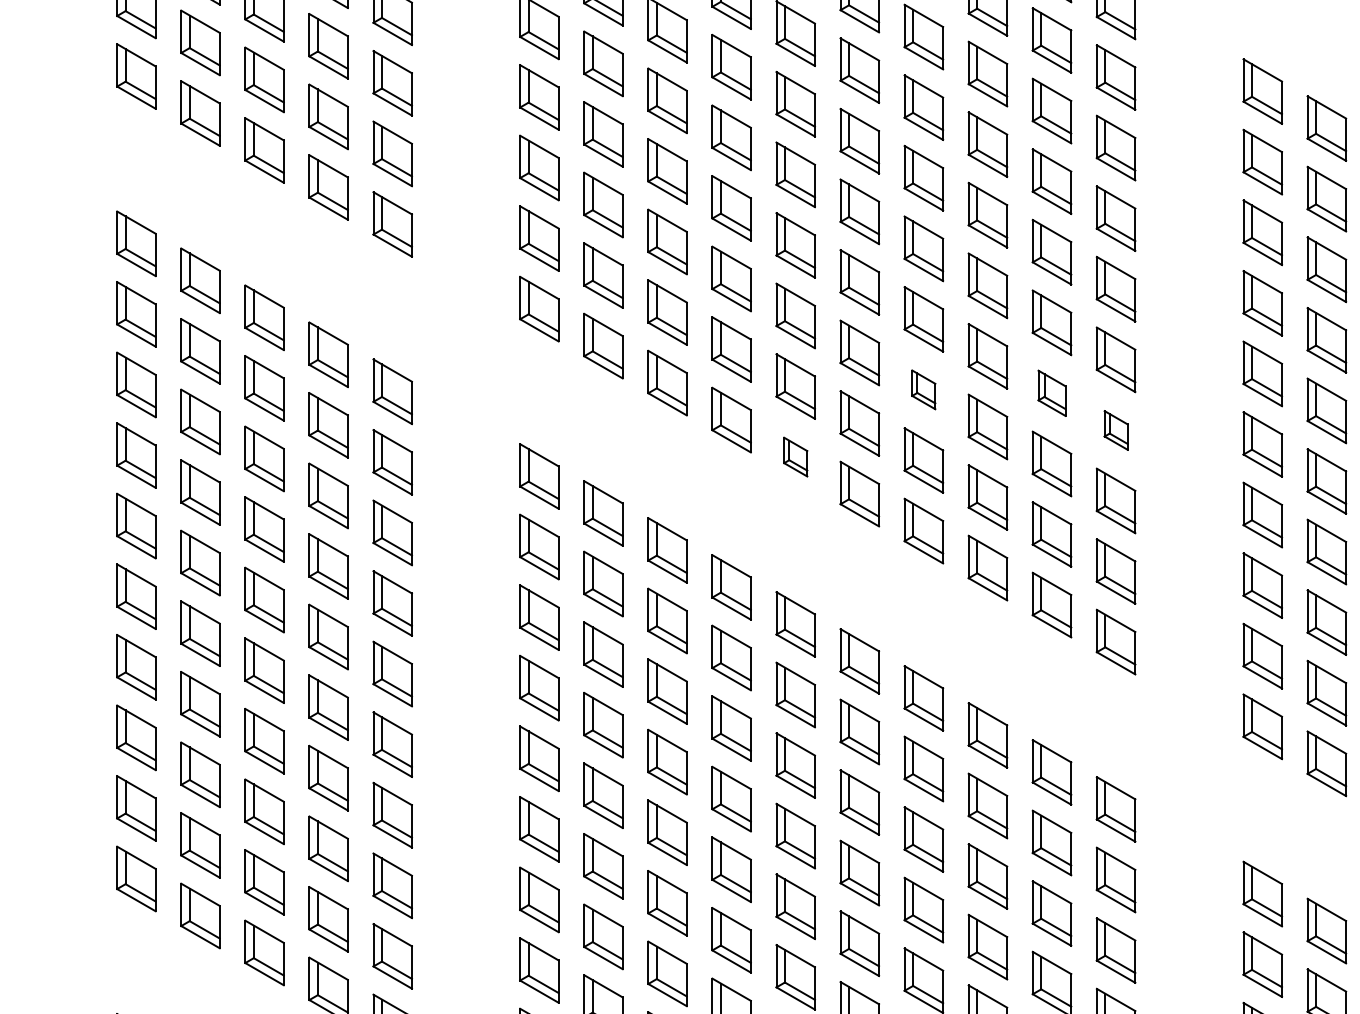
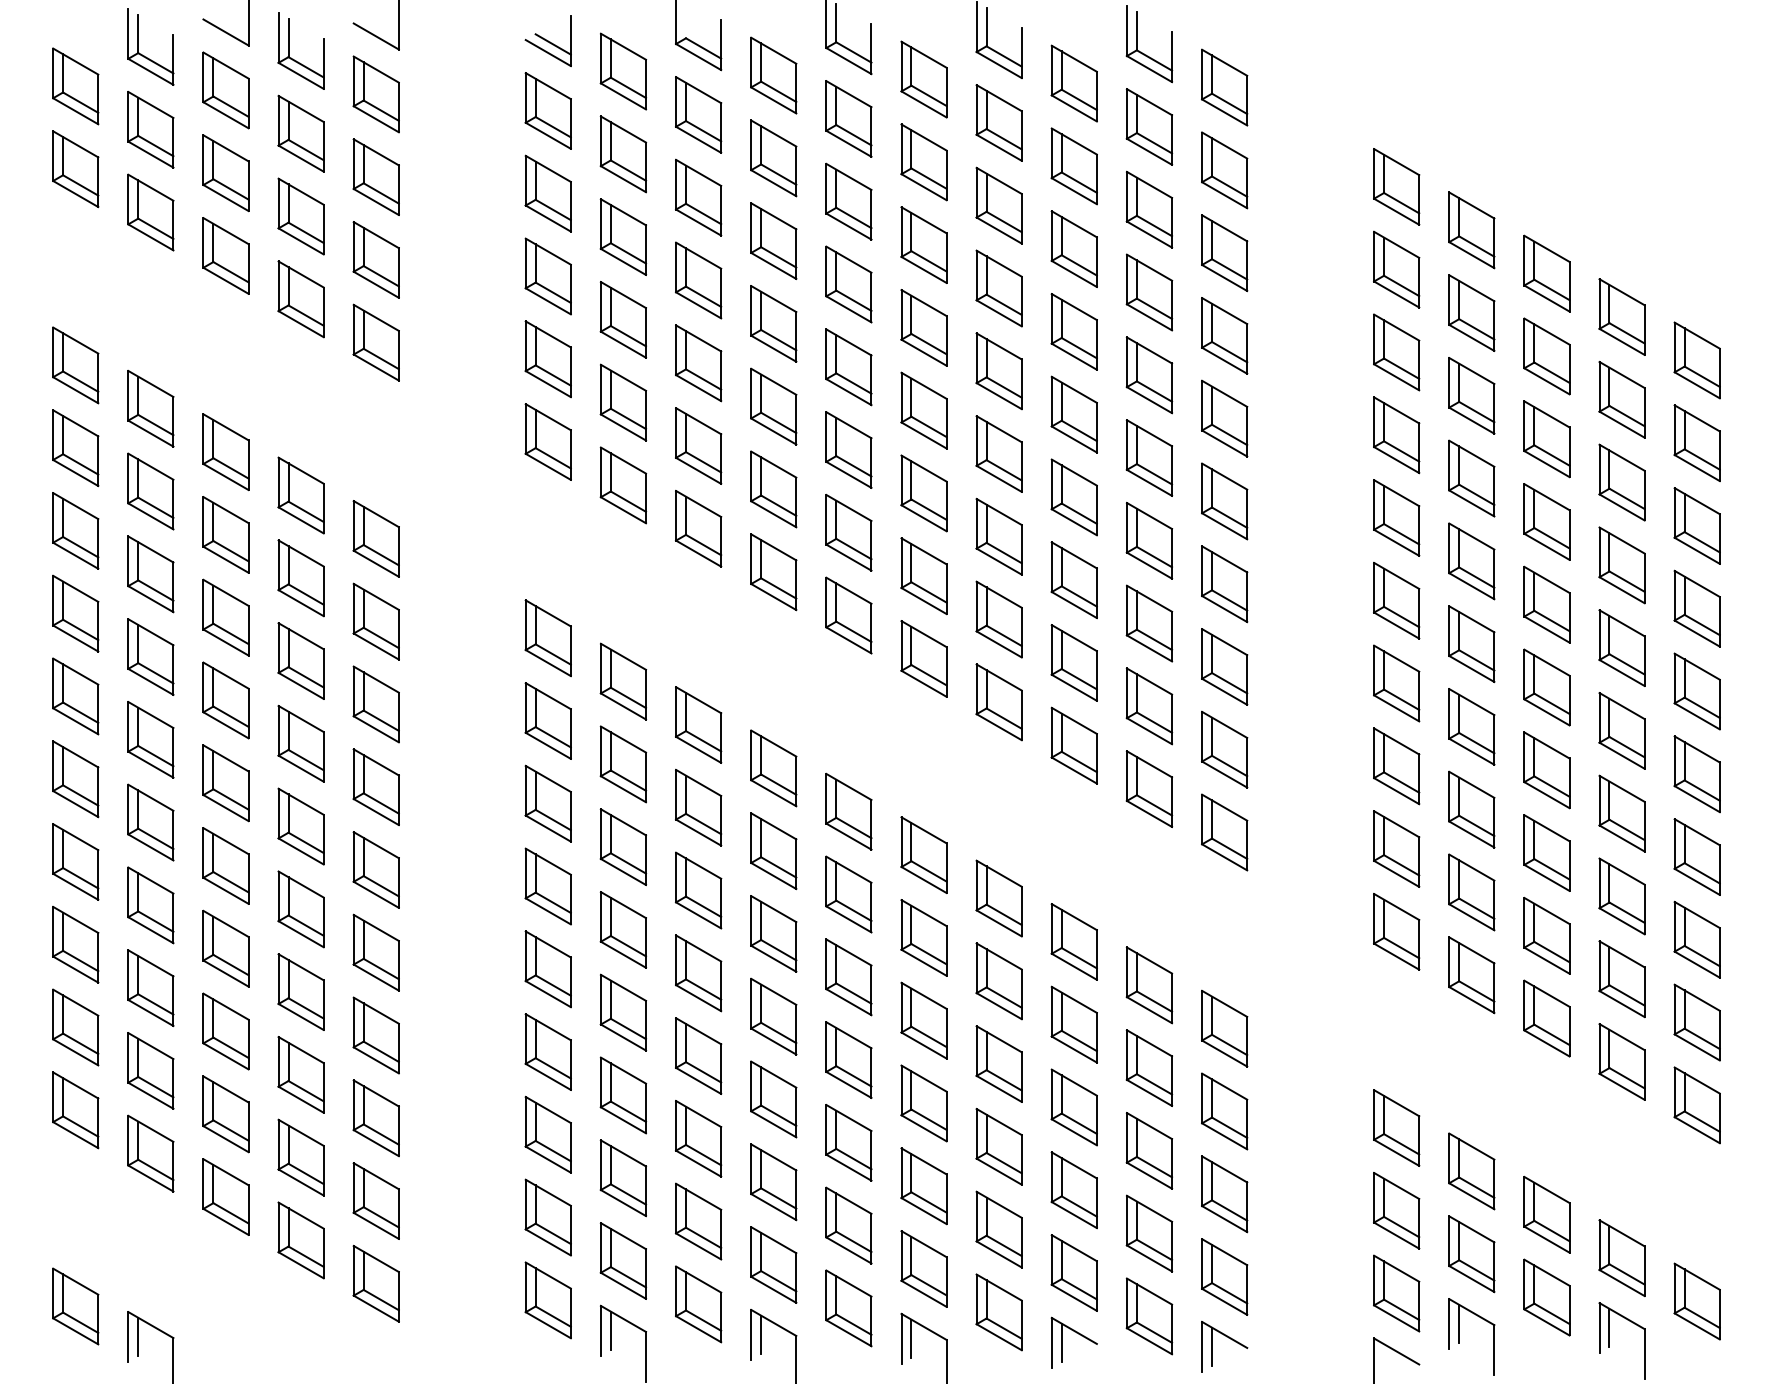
part: (923, 389) -> (998, 536), size x1.67
part: (1052, 393) -> (1149, 540), size x1.43
part: (1115, 430) -> (1224, 584), size x1.67
part: (795, 457) -> (848, 615), size x1.67

